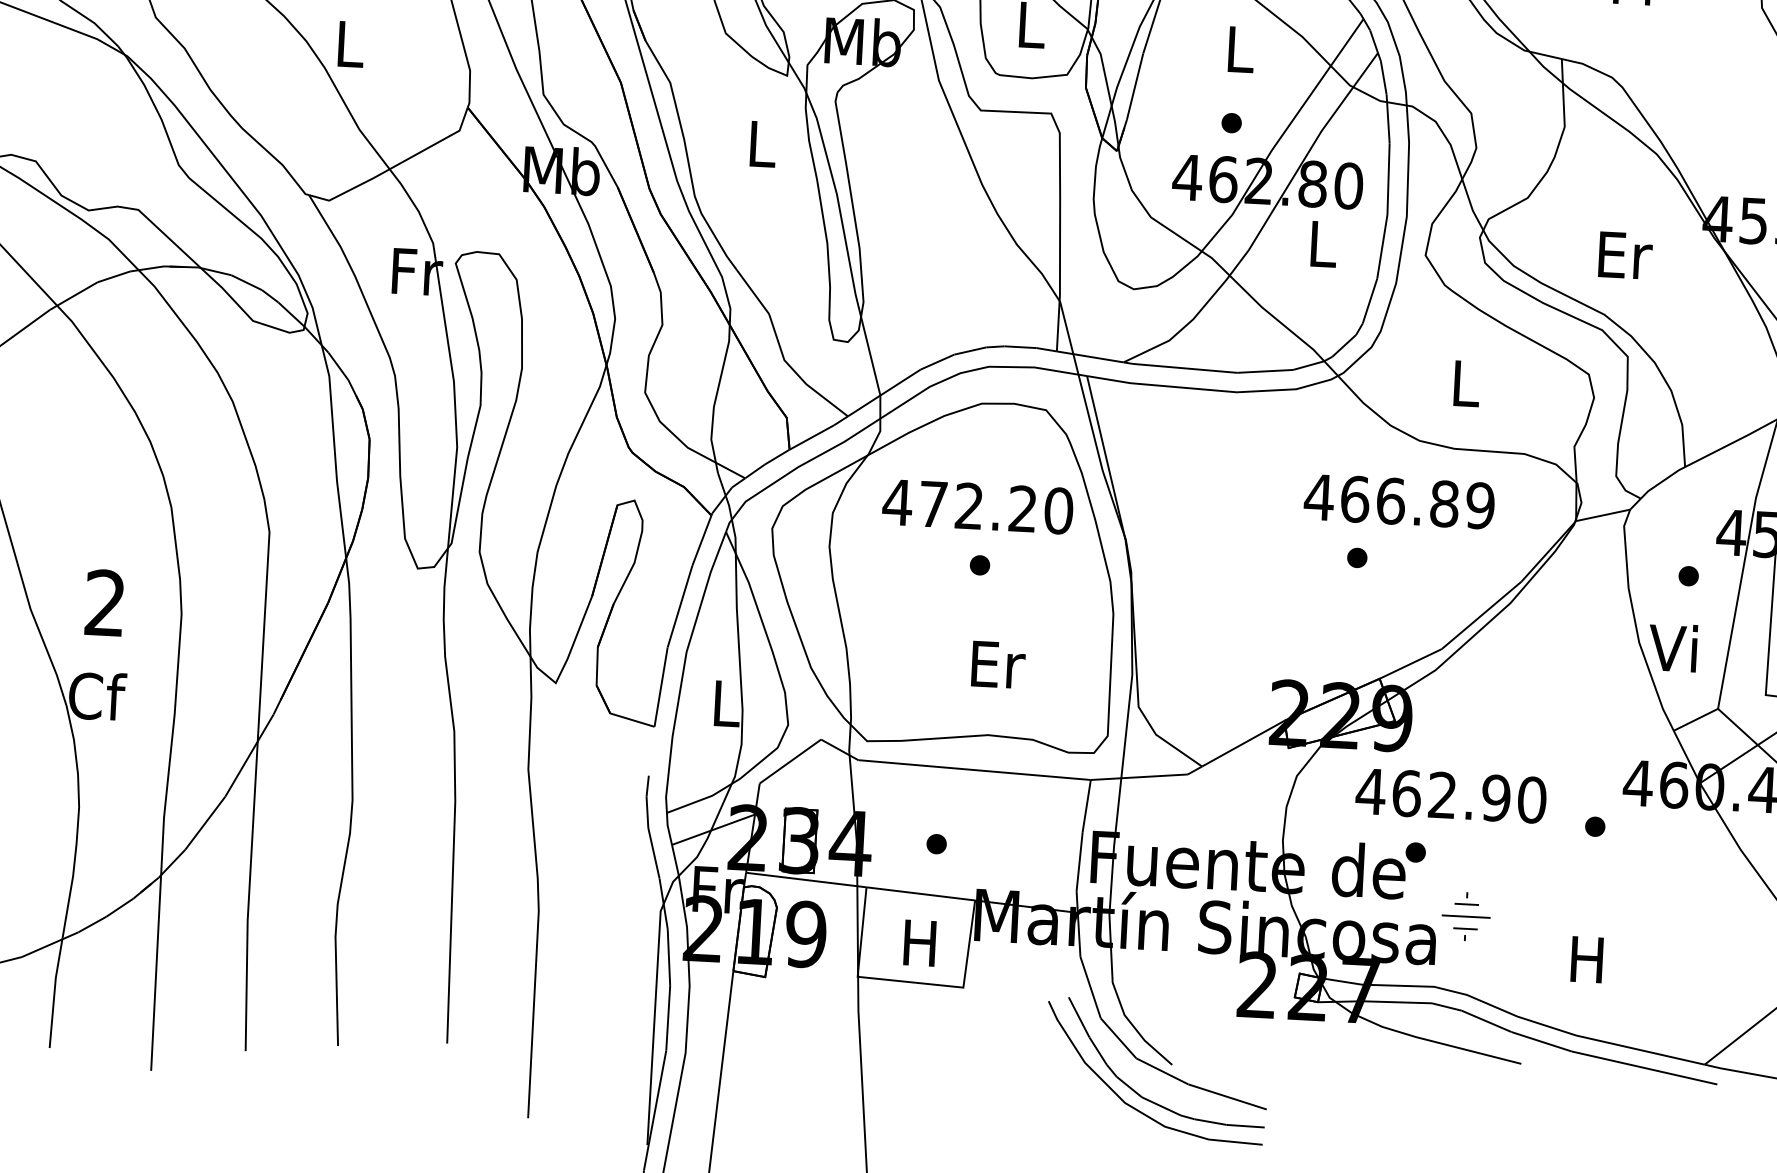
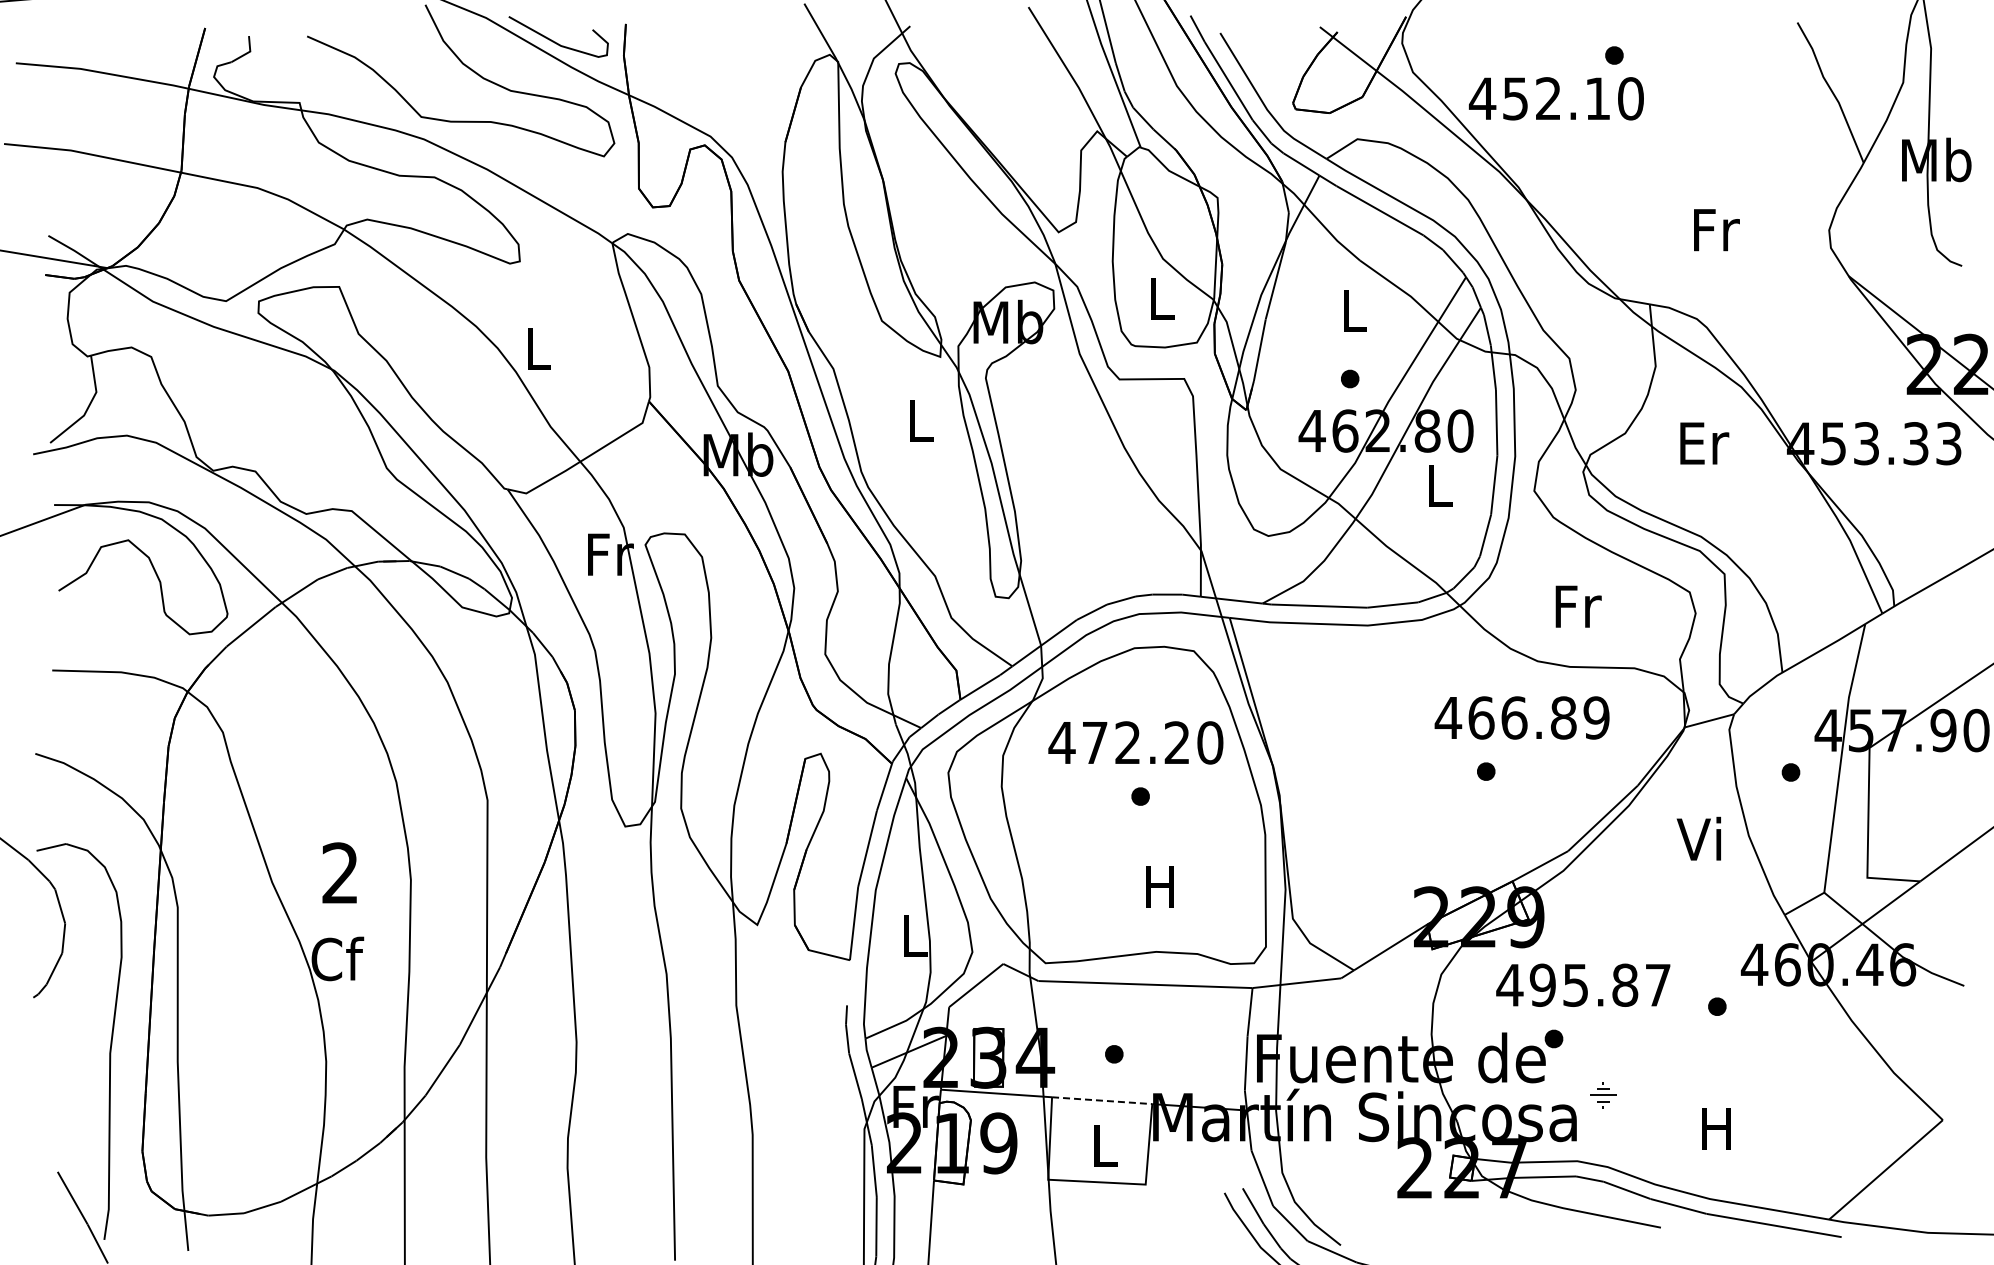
text: (1625, 255) -> (1704, 443), moved
text: (1467, 383) -> (1578, 606), L -> Fr
text: (1672, 647) -> (1698, 838), moved
text: (998, 664) -> (1162, 886), Er -> H
text: (1469, 795) -> (1600, 984), 462.90 -> 495.87
line: (921, 893) -> (1102, 1100), solid -> dashed
part: (1466, 916) -> (1603, 1095), size x0.6
text: (919, 942) -> (1103, 1145), H -> L

